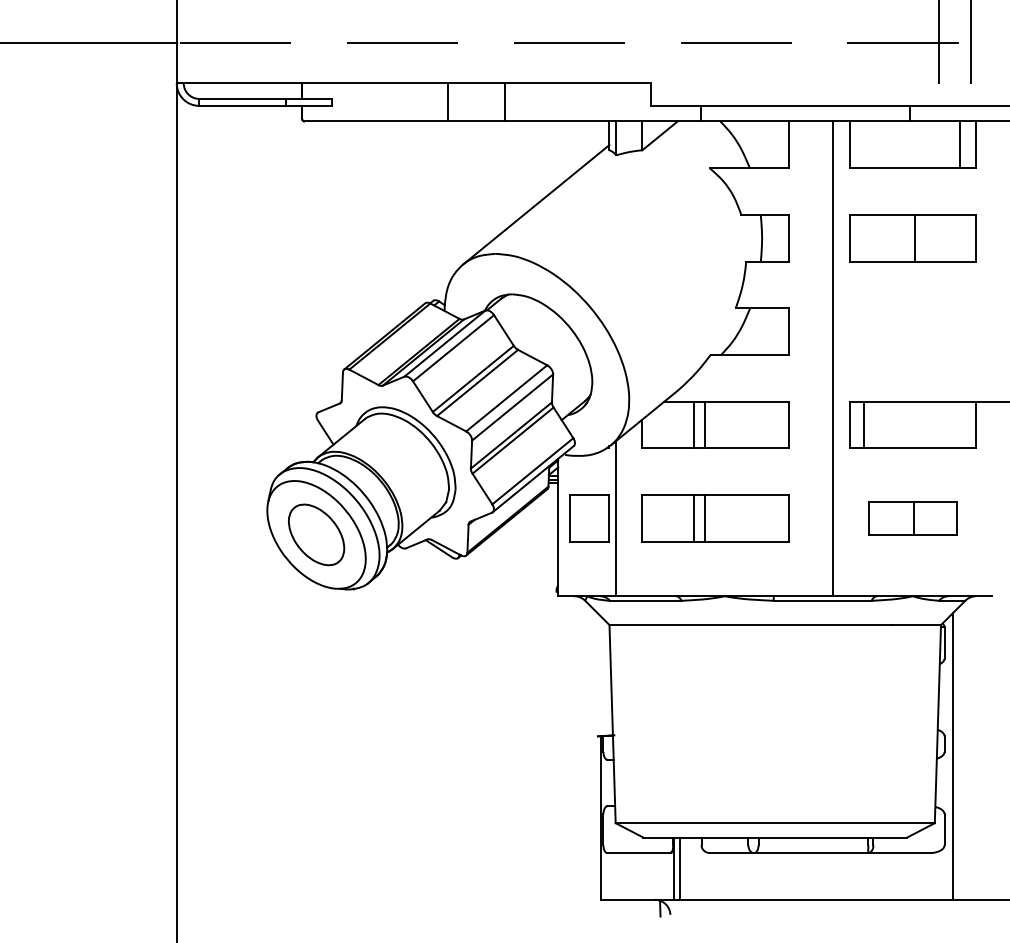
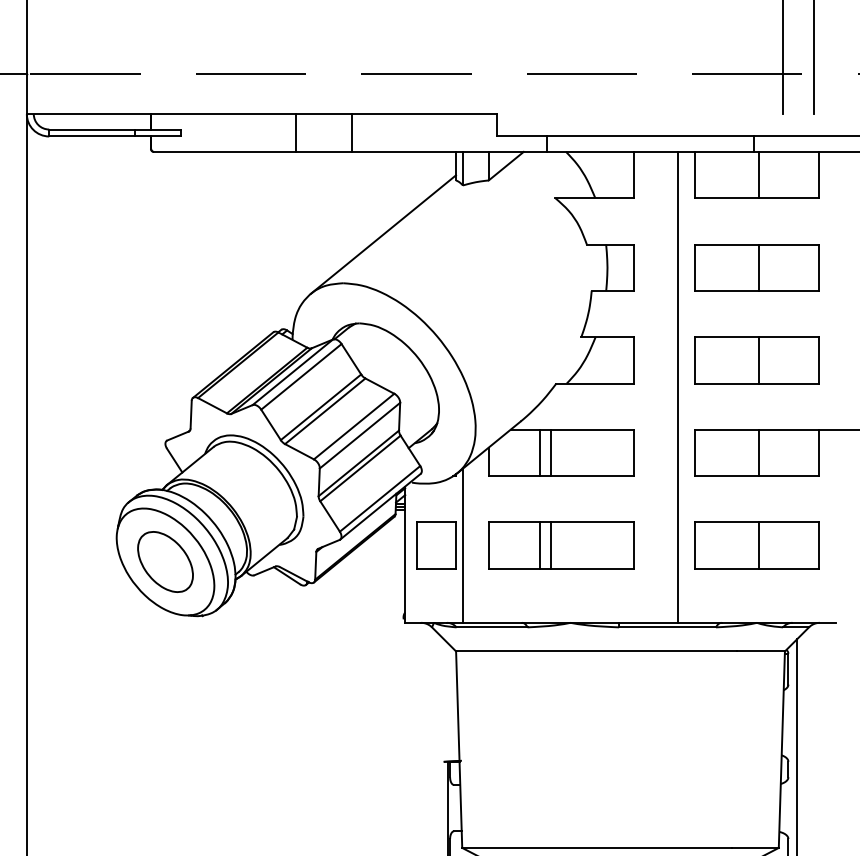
line: (959, 144) -> (758, 174), moved
part: (912, 331) -> (756, 360), added
line: (863, 424) -> (758, 452), moved
part: (912, 518) -> (756, 545), size x1.43

